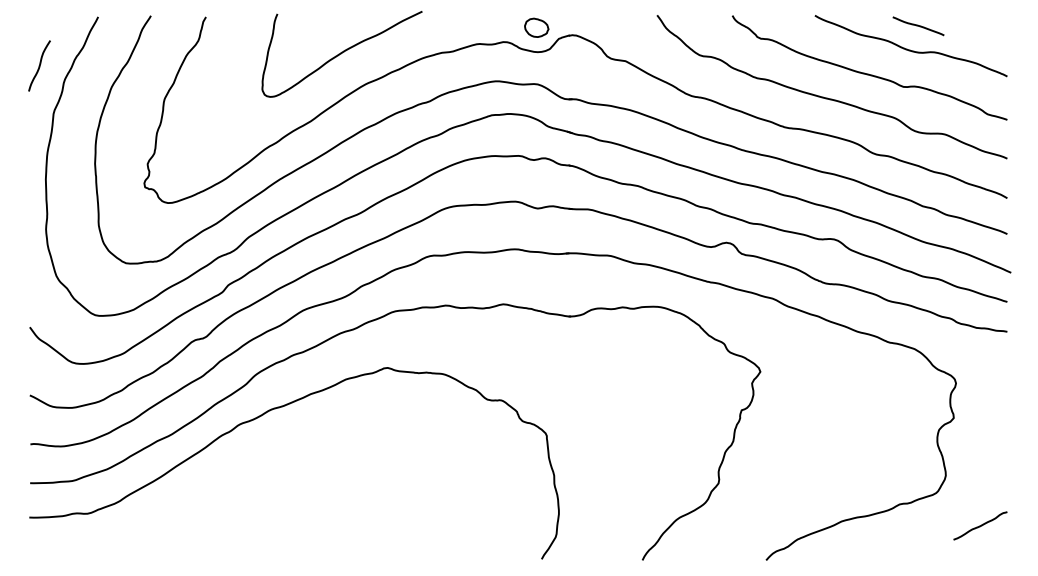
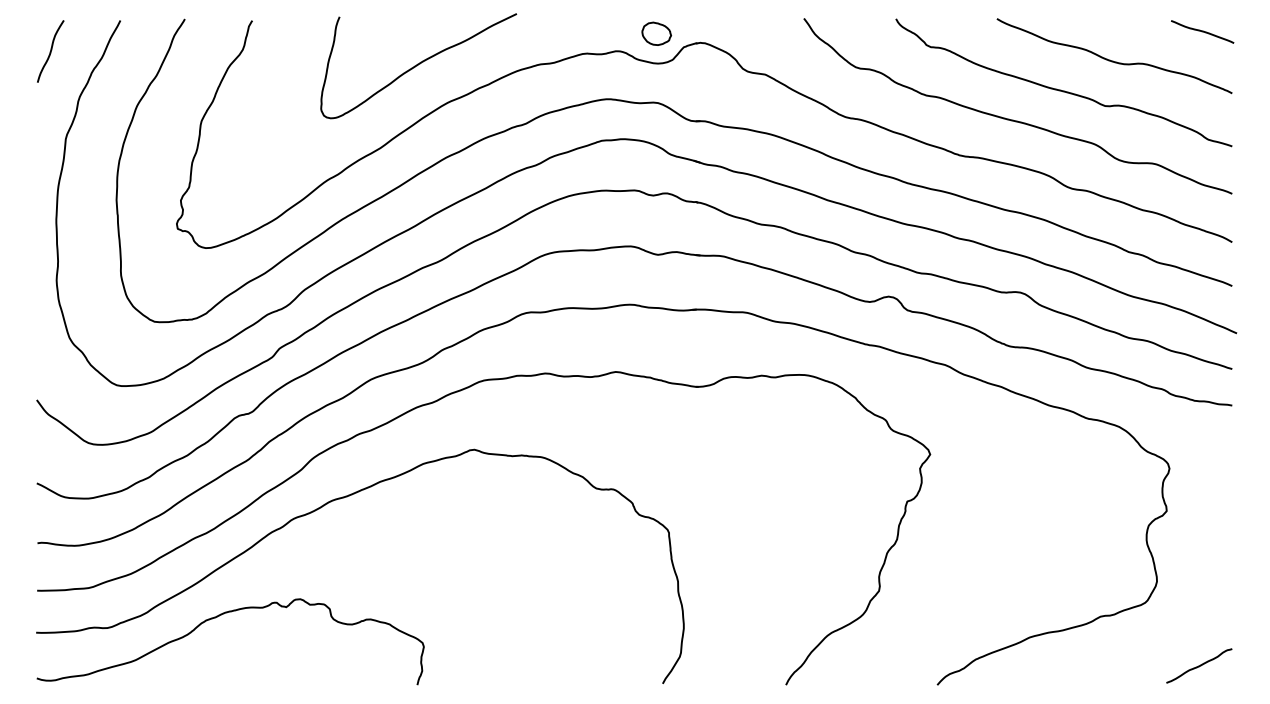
curve: (918, 25) -> (1202, 31), moved
curve: (39, 65) -> (50, 51), moved
curve: (177, 505) -> (217, 617), added
curve: (980, 525) -> (1199, 665), moved

